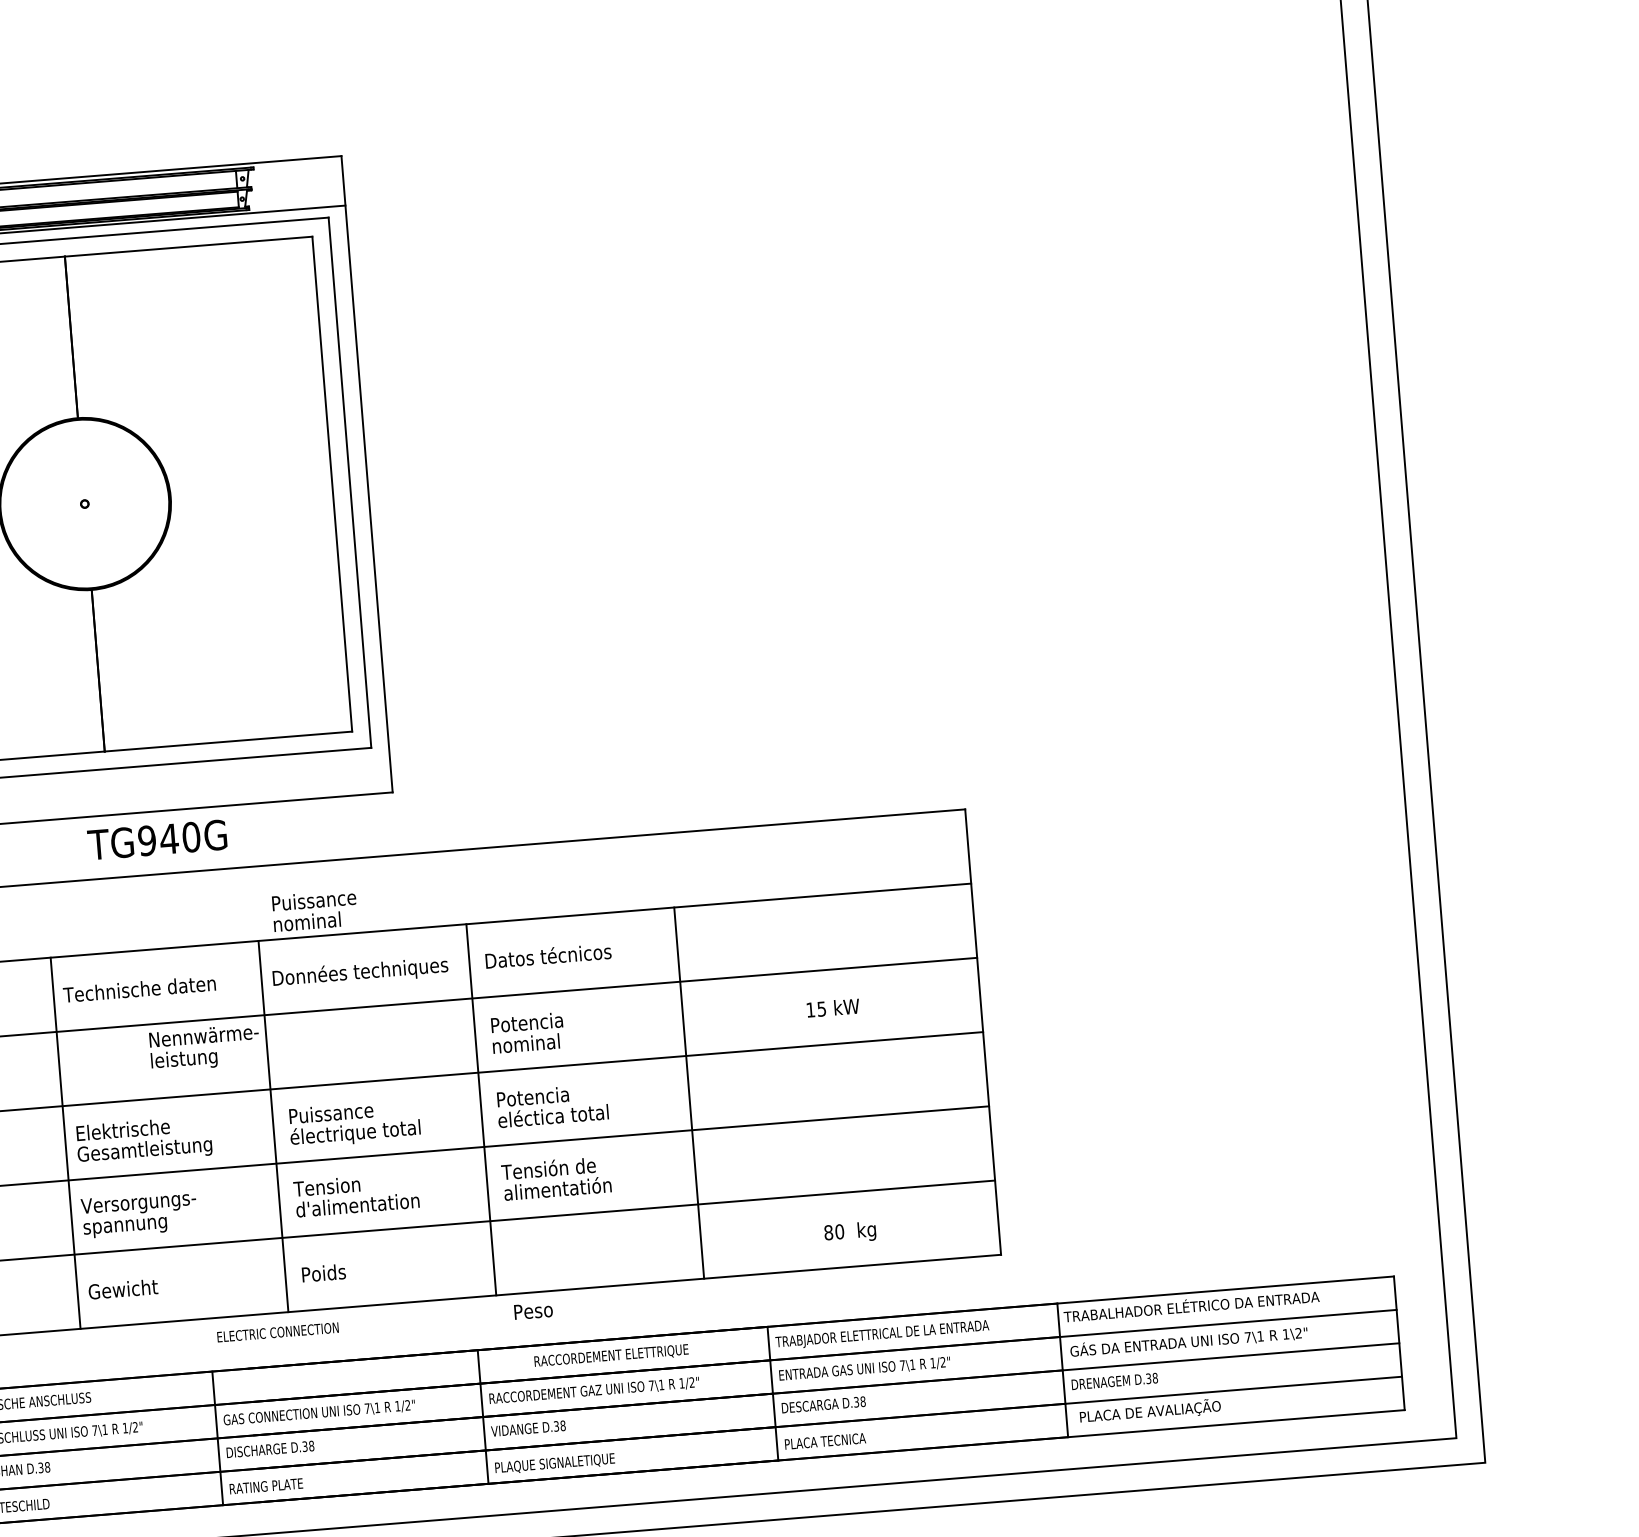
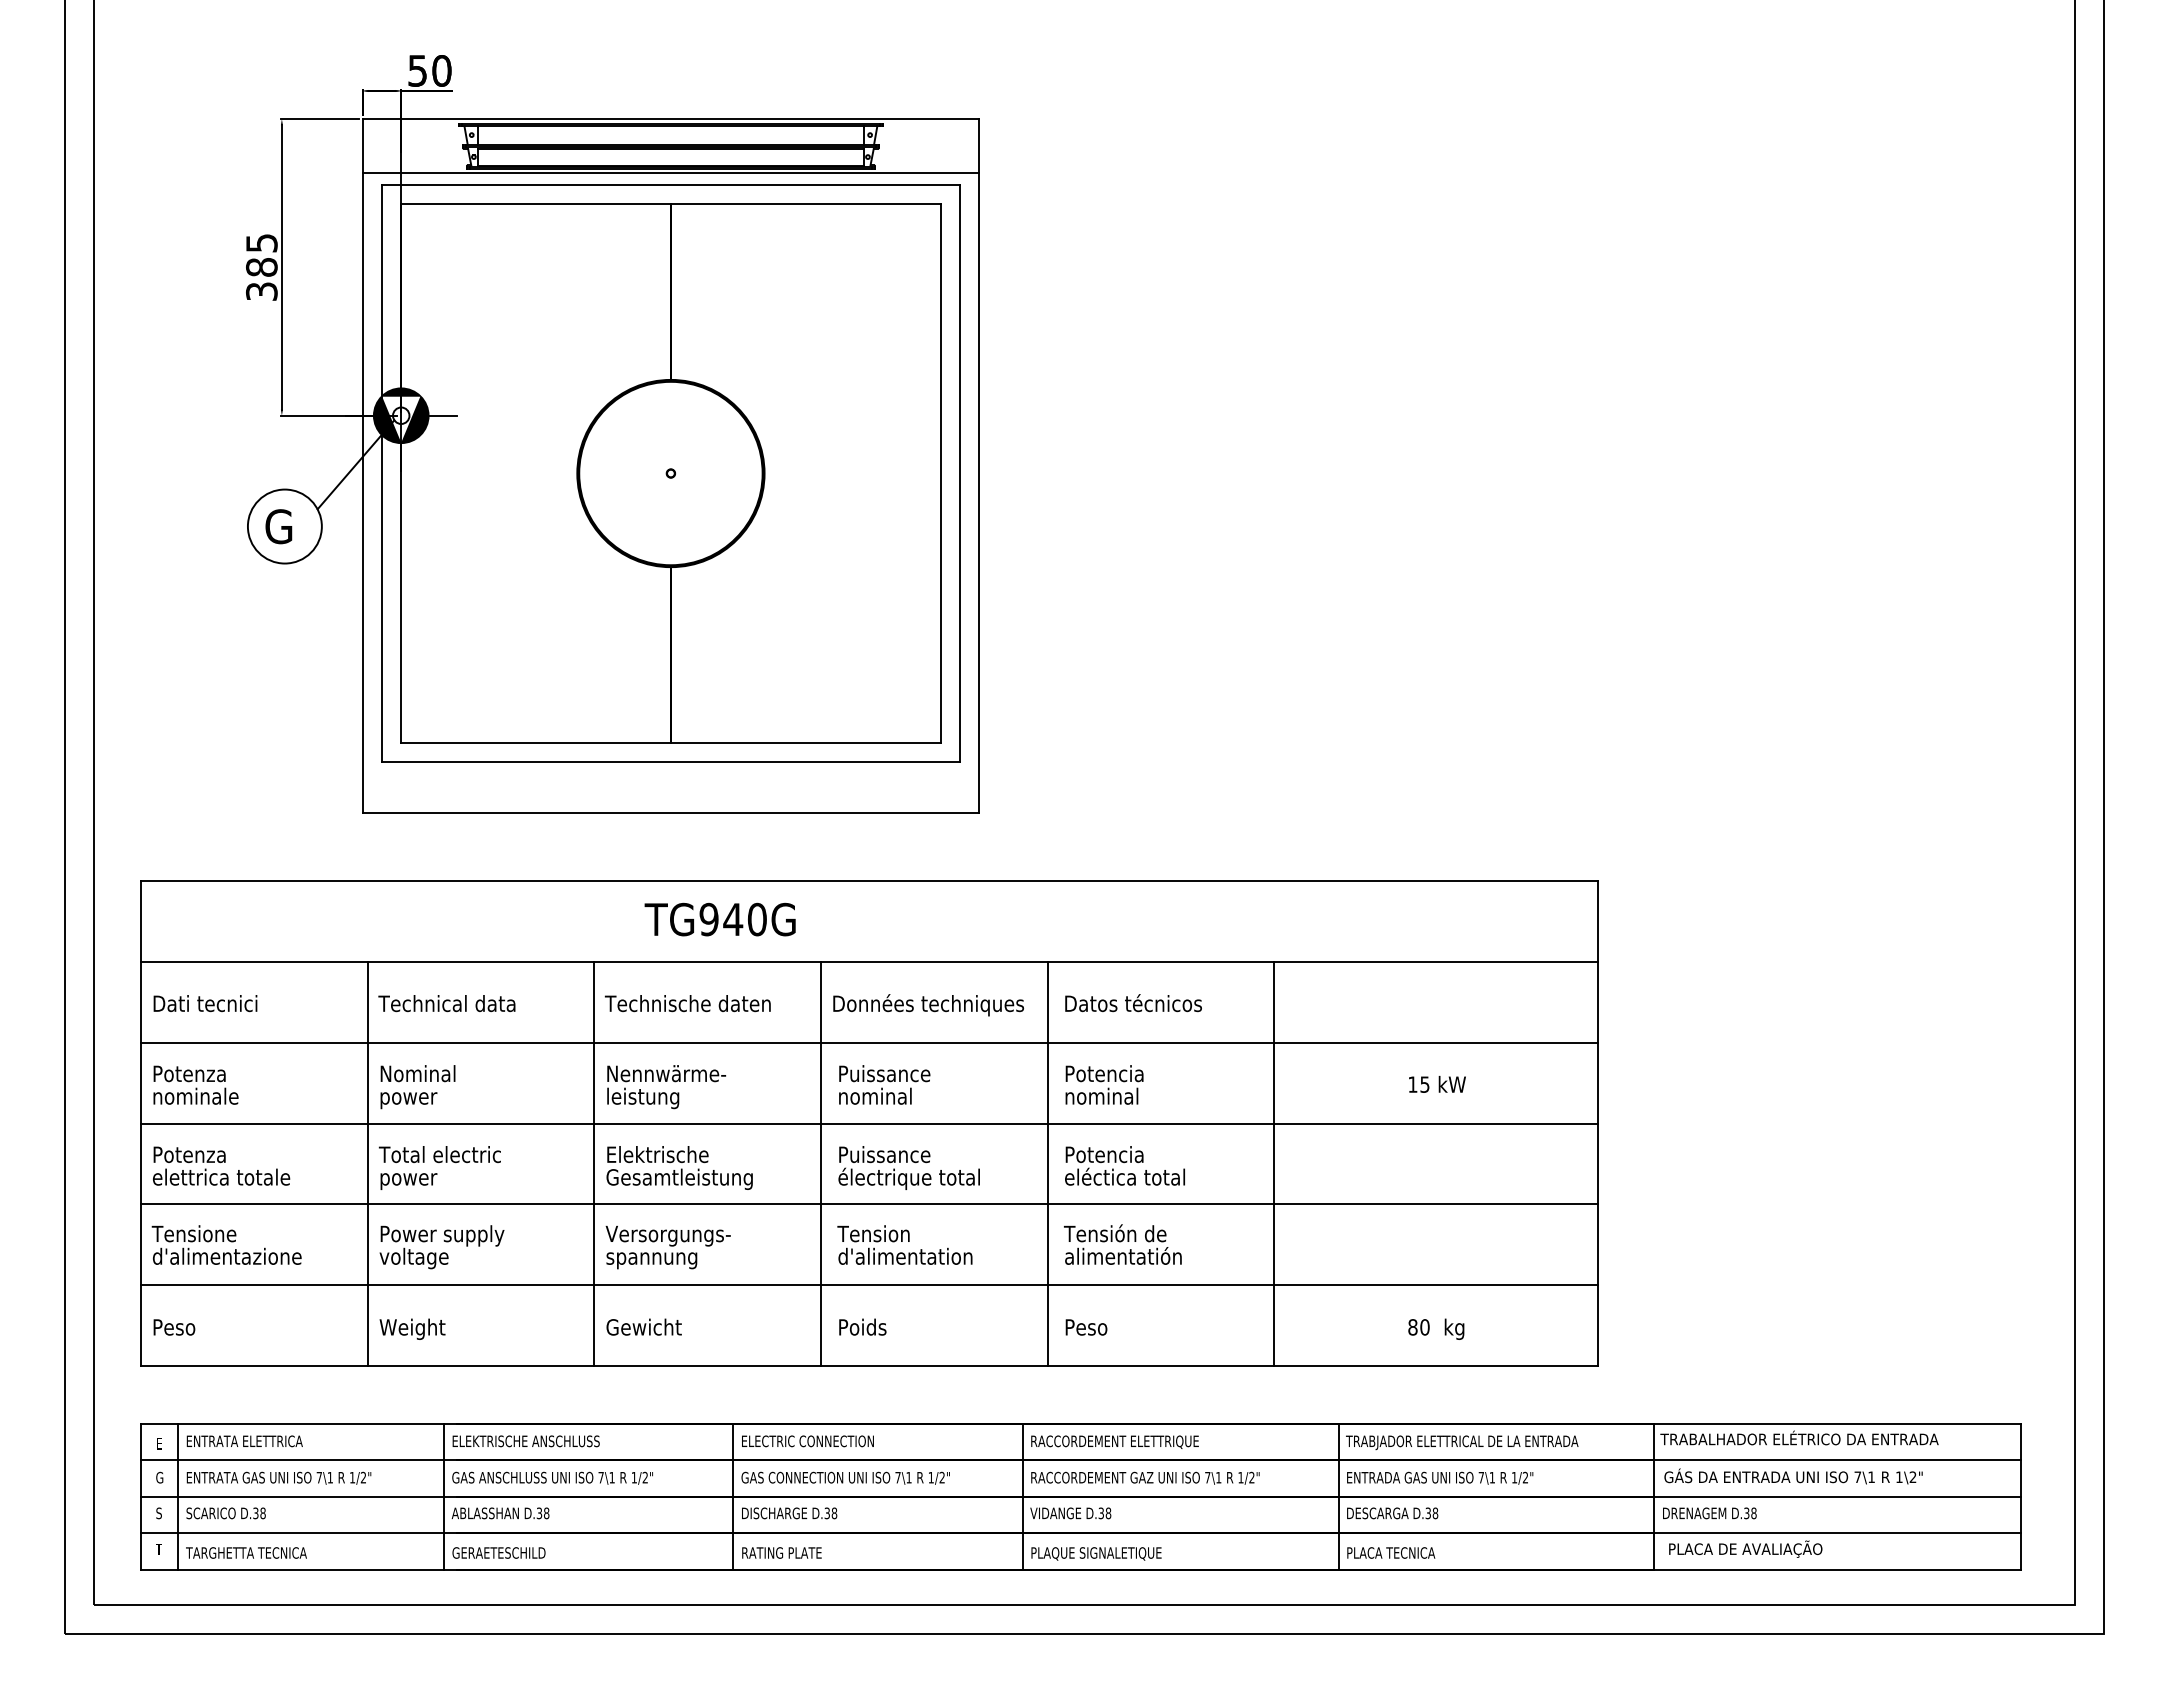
text: (156, 839) -> (719, 919), moved
text: (314, 910) -> (884, 1084), moved
text: (204, 1048) -> (666, 1087), moved
text: (533, 1311) -> (1086, 1327), moved
text: (277, 1332) -> (807, 1441), moved
text: (610, 1355) -> (1114, 1441), moved

